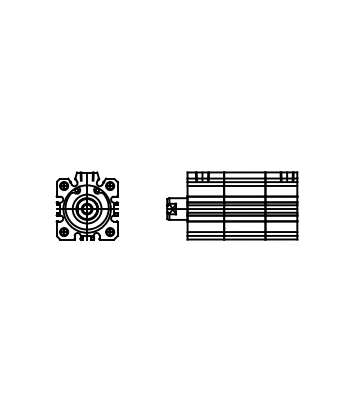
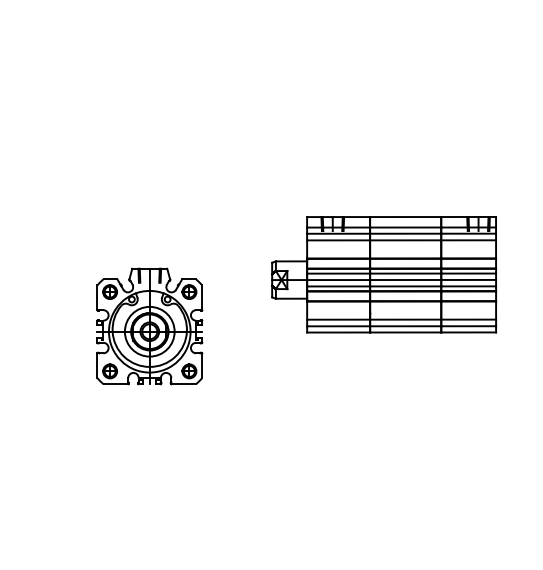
part: (86, 205) -> (148, 325), moved

